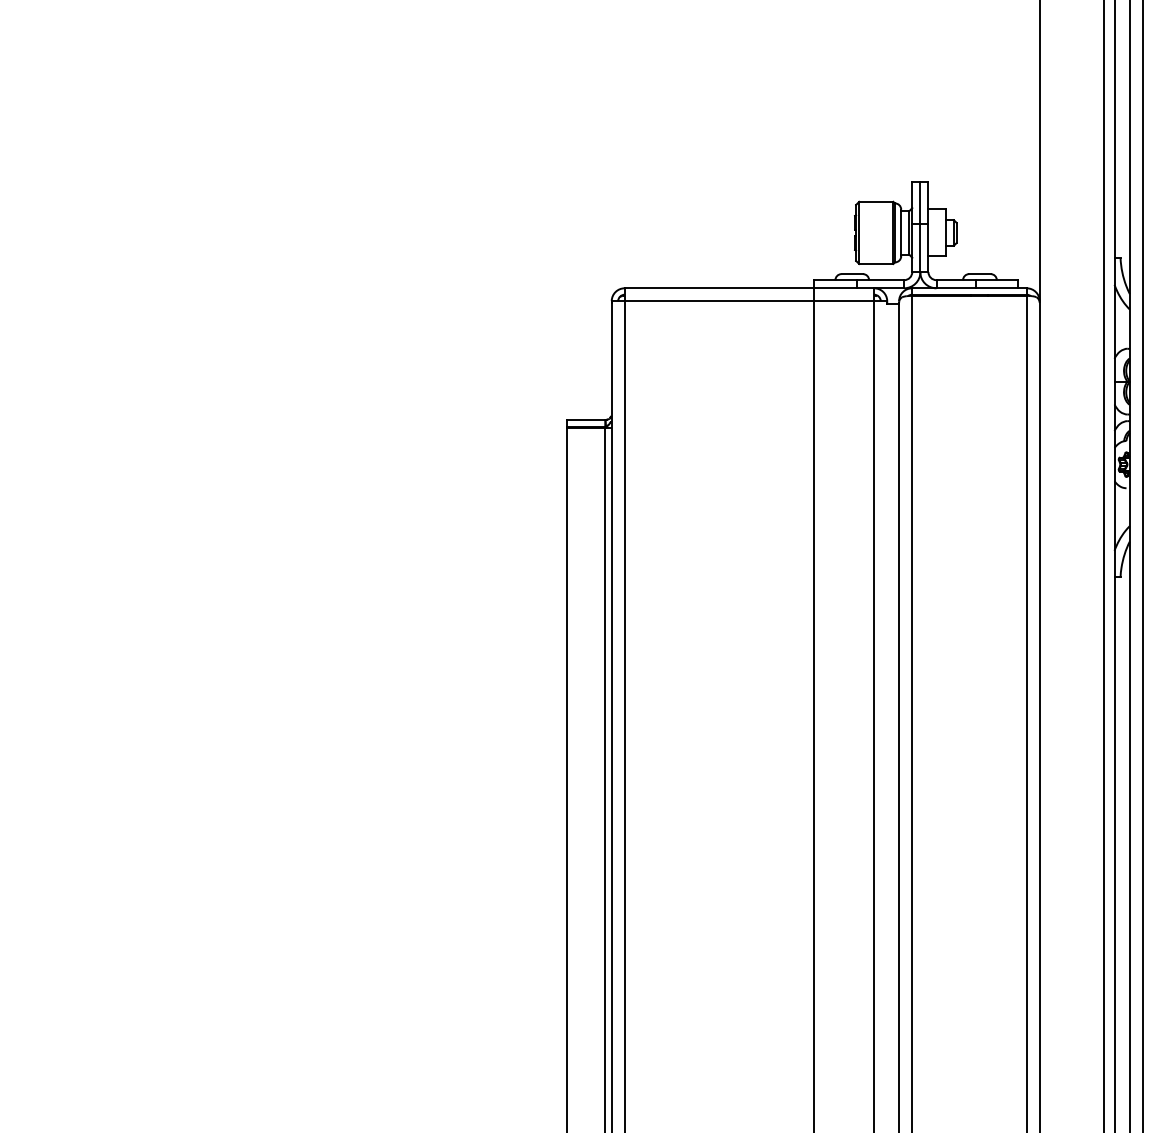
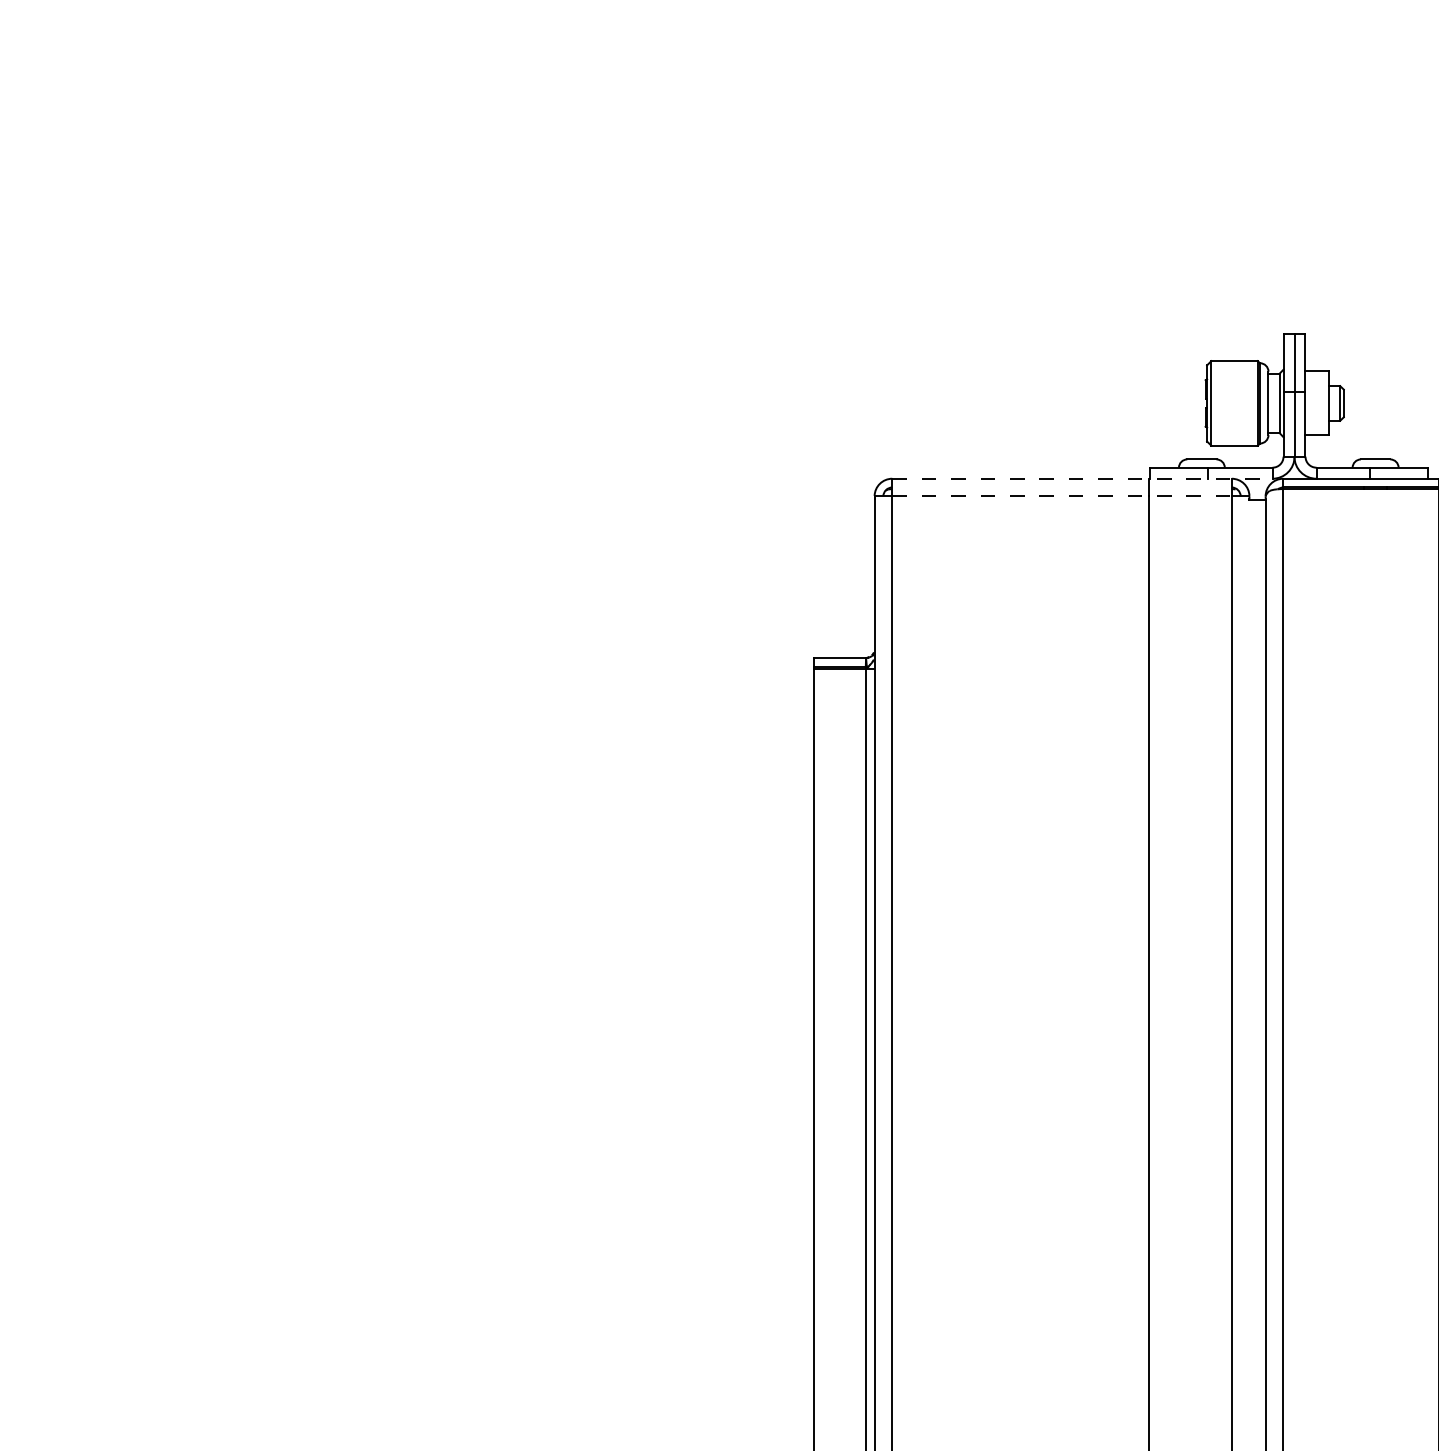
line: (764, 288) -> (1082, 479), solid -> dashed
line: (749, 301) -> (1062, 496), solid -> dashed

